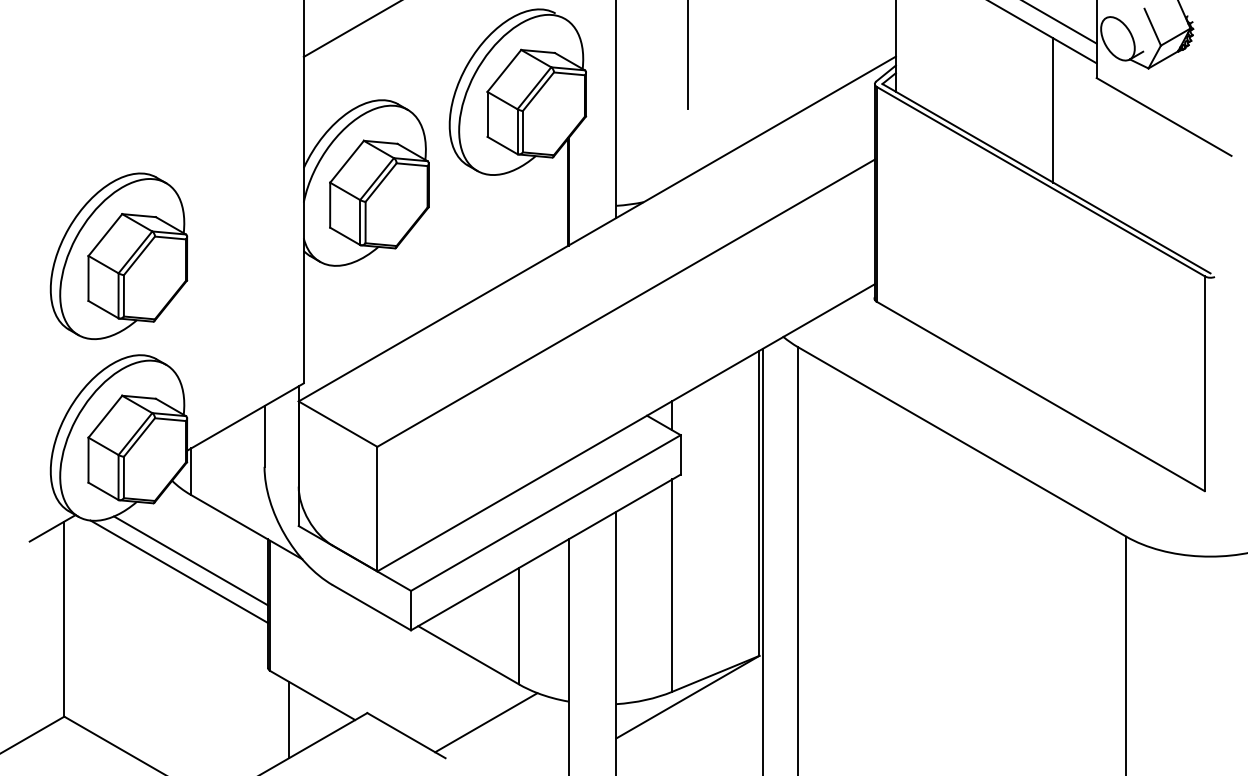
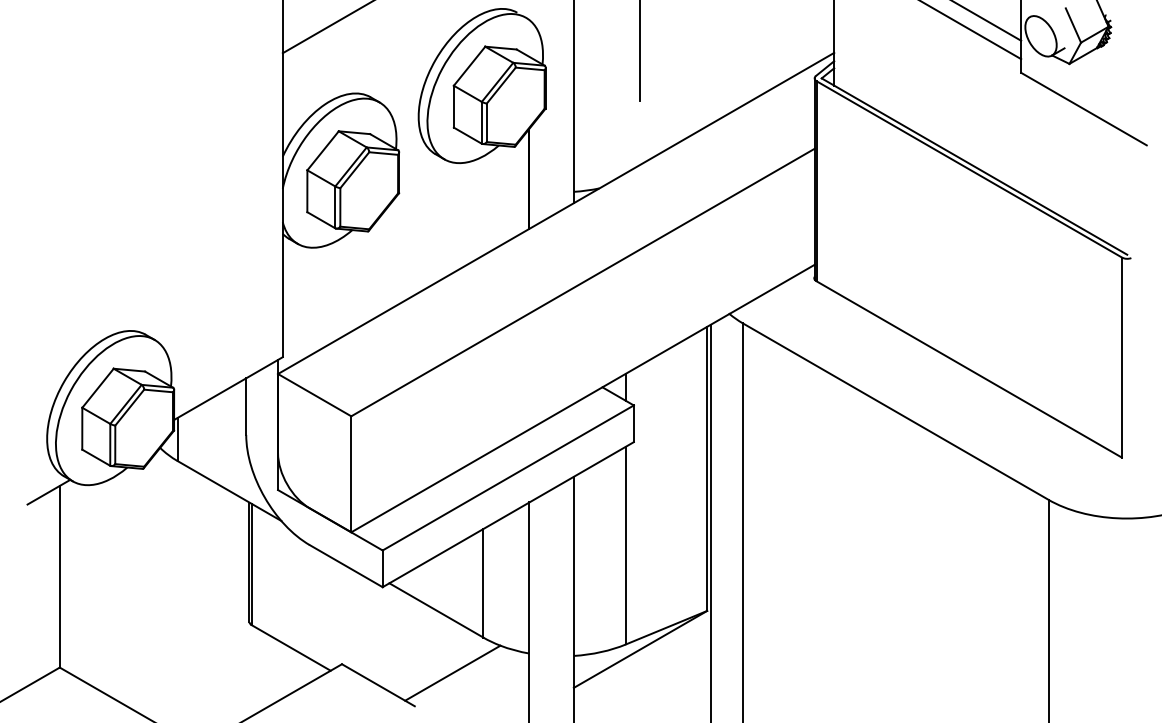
line: (1053, 110) -> (980, 103), removed
part: (118, 256) -> (110, 239), removed
line: (191, 560) -> (178, 522), removed
line: (179, 571) -> (167, 532), removed
line: (289, 719) -> (269, 670), removed

